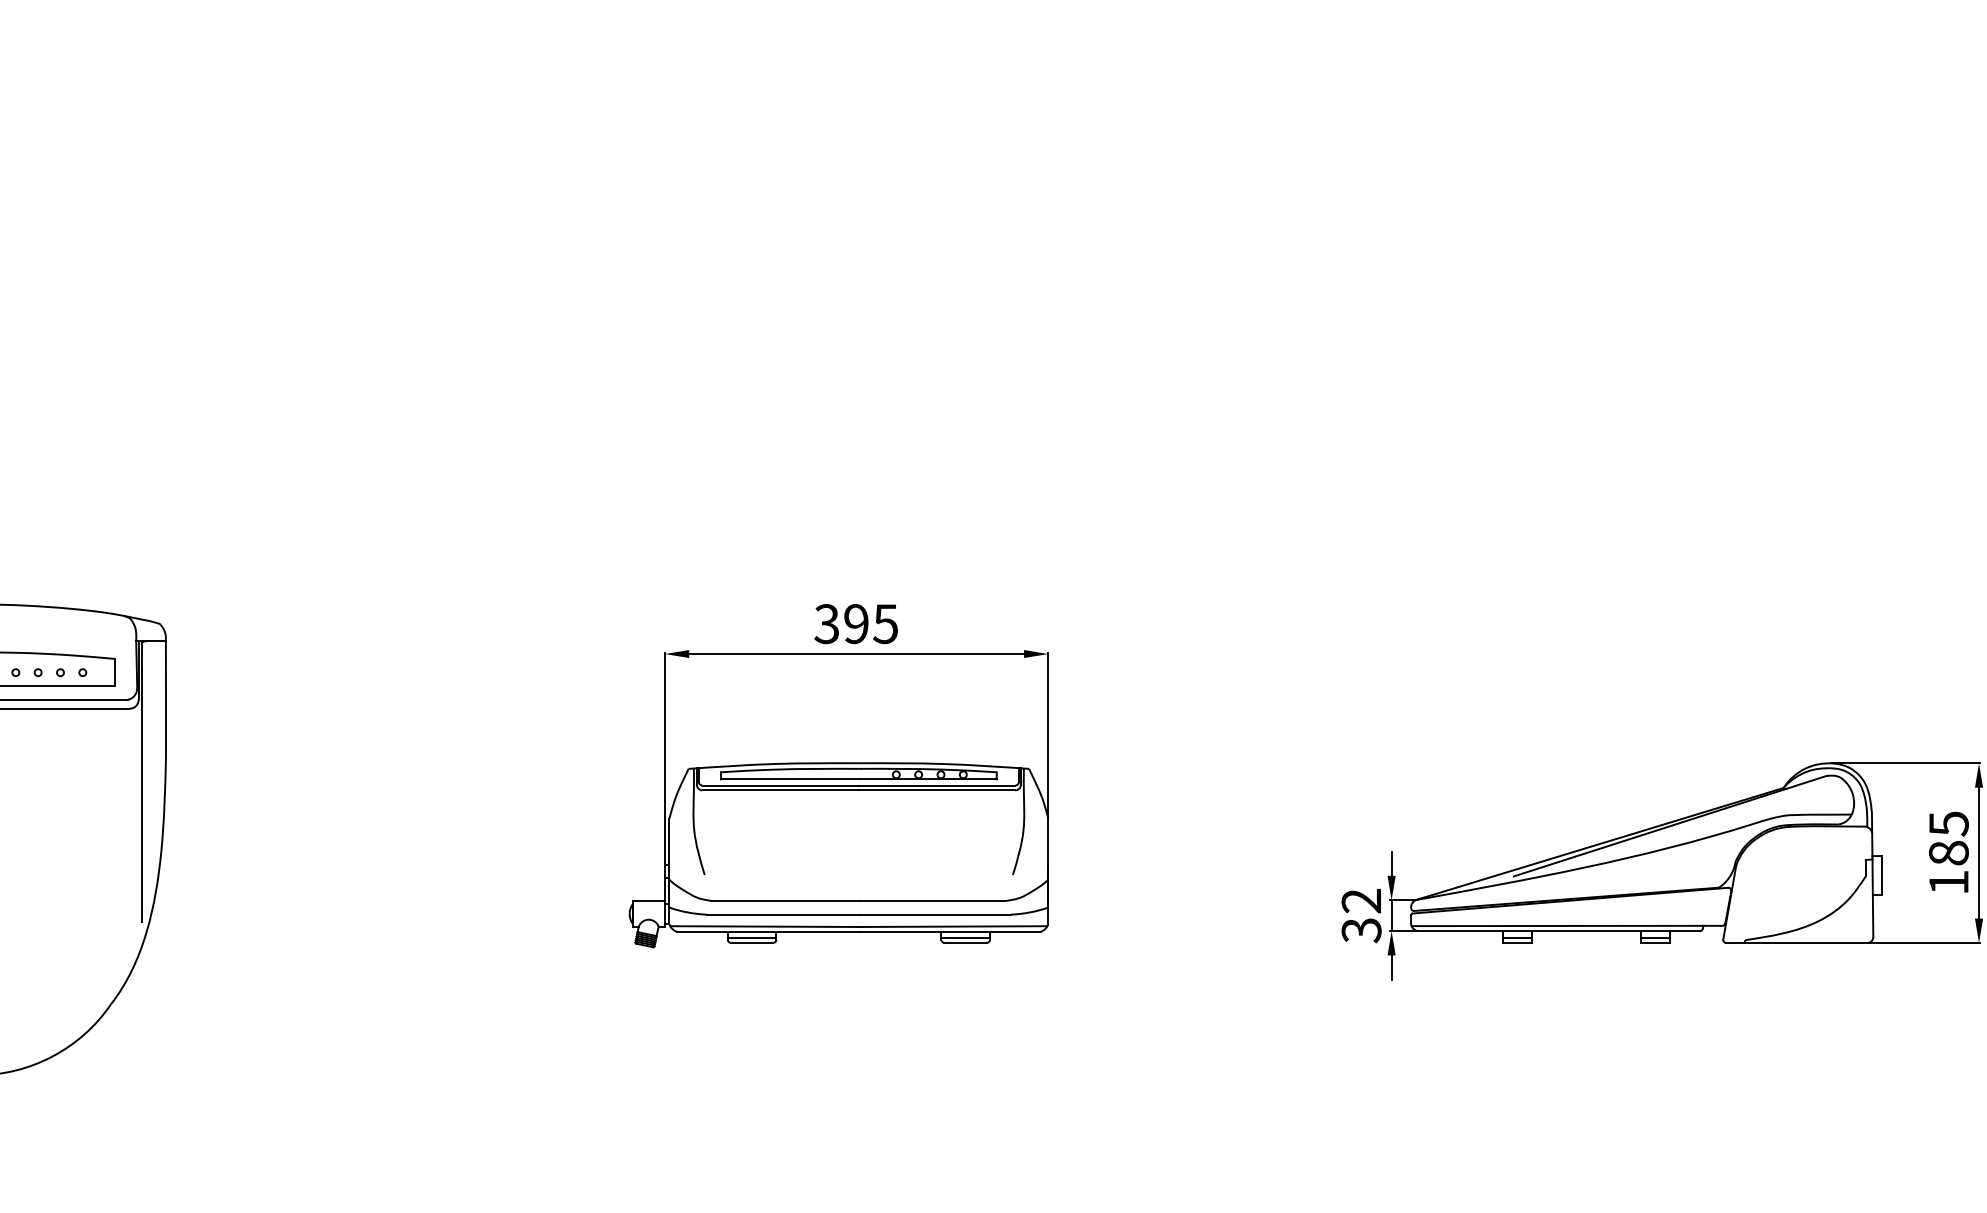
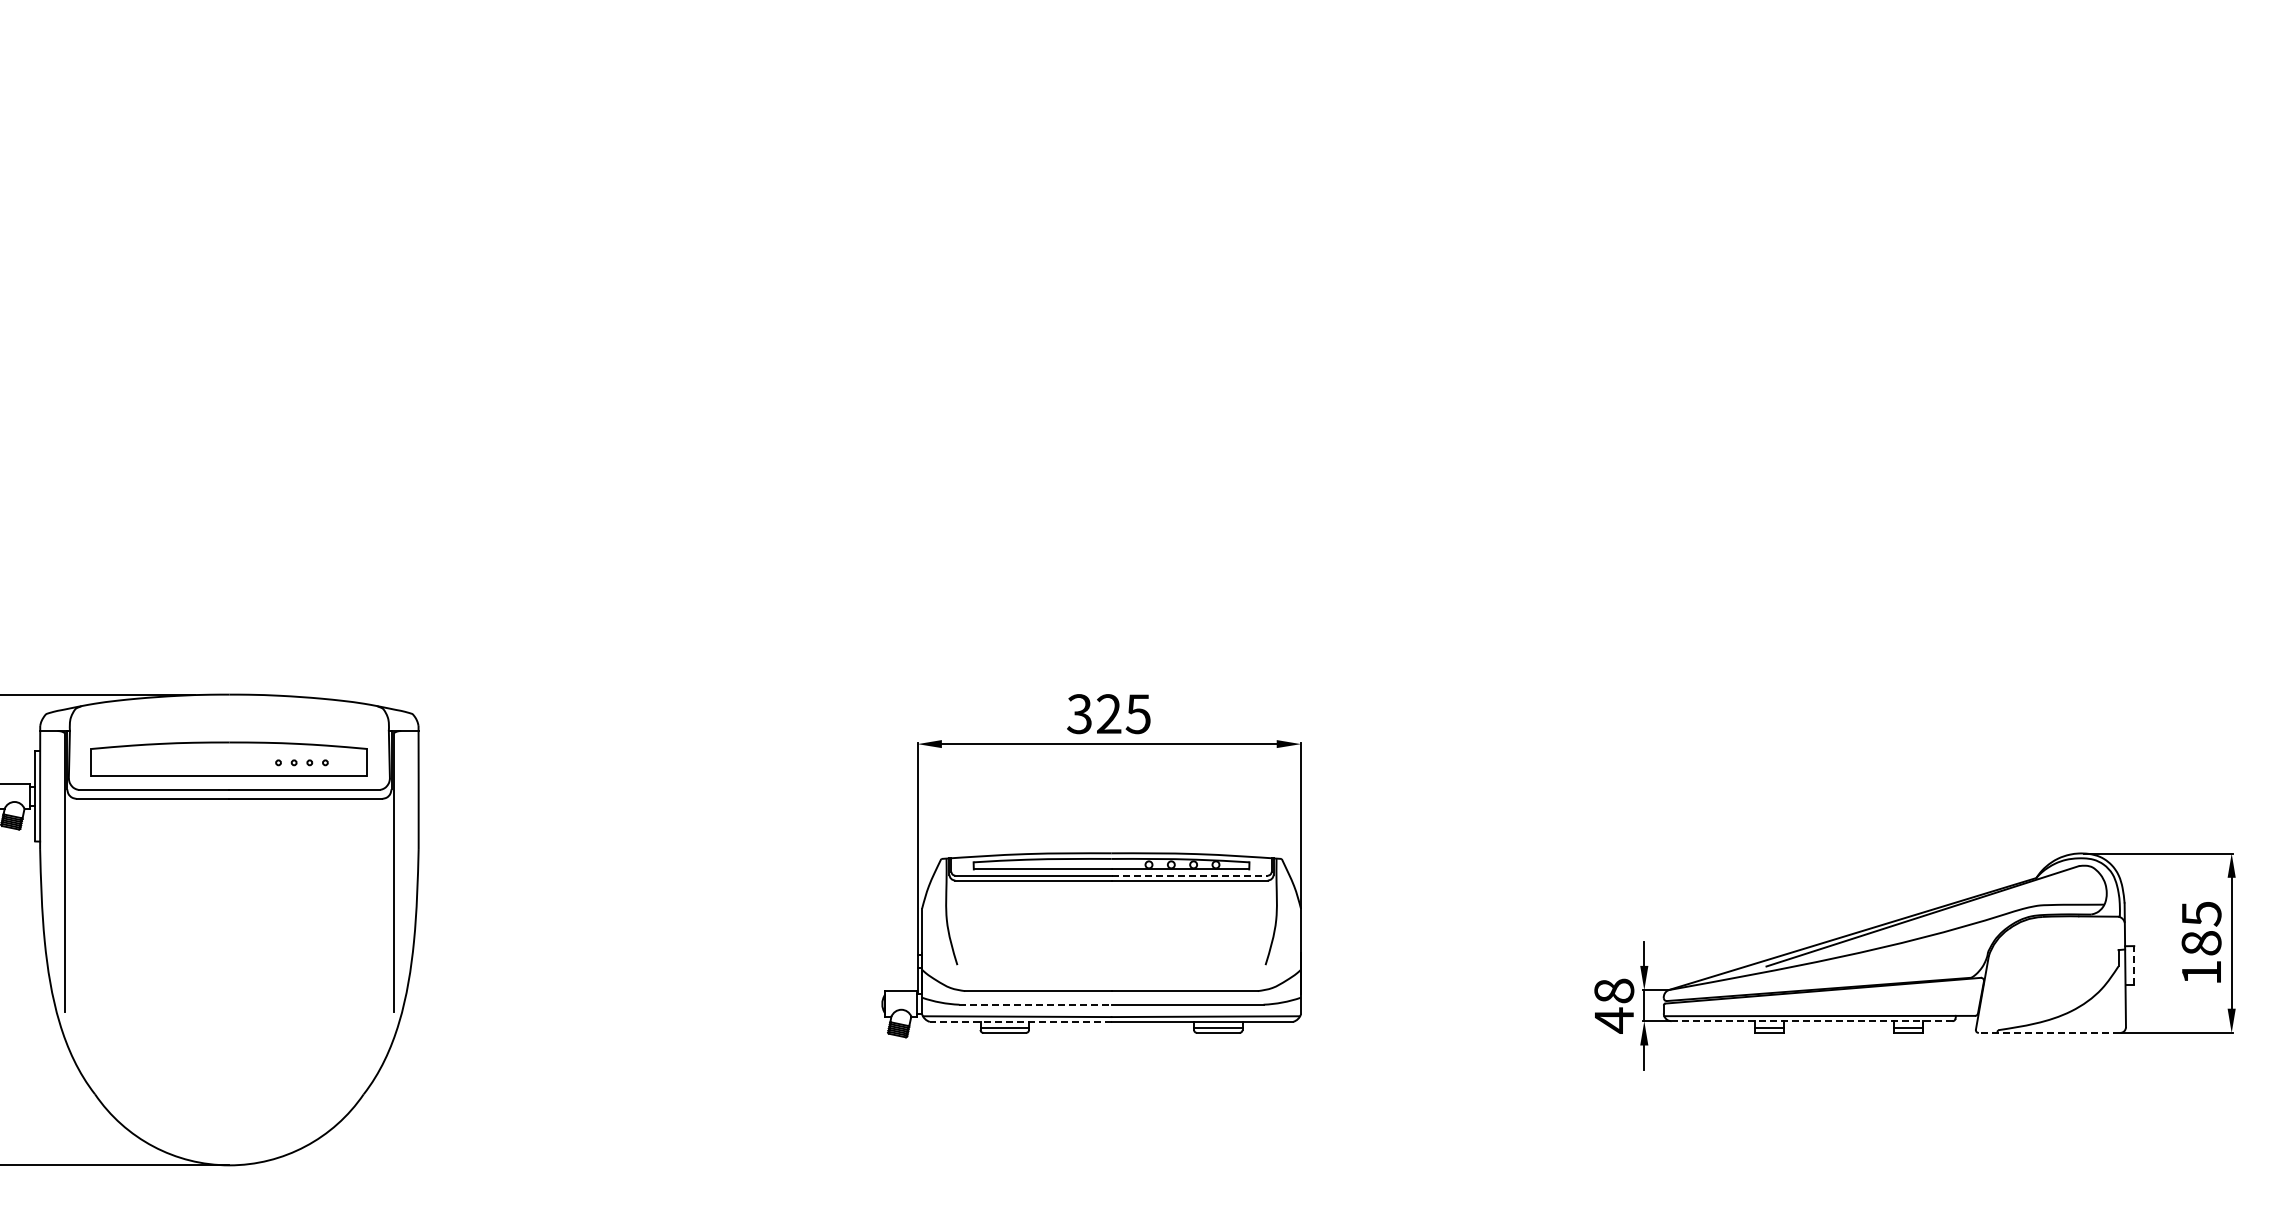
text: (856, 624) -> (1109, 714), 395 -> 325
part: (48, 672) -> (301, 762), size x0.7
line: (937, 785) -> (1190, 875), solid -> dashed
line: (1881, 874) -> (2134, 964), solid -> dashed
line: (783, 914) -> (1036, 1004), solid -> dashed
text: (1361, 915) -> (1614, 1005), 32 -> 48
line: (767, 931) -> (1020, 1021), solid -> dashed
line: (1559, 931) -> (1812, 1021), solid -> dashed
line: (1796, 942) -> (2049, 1032), solid -> dashed

